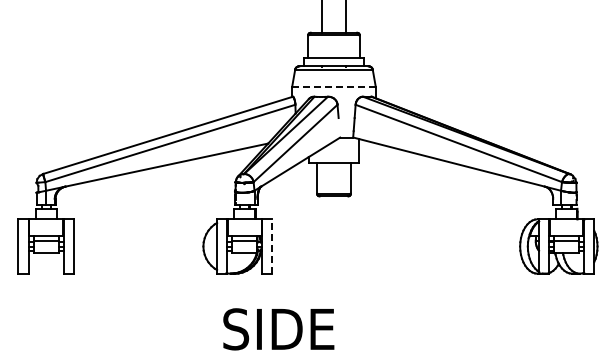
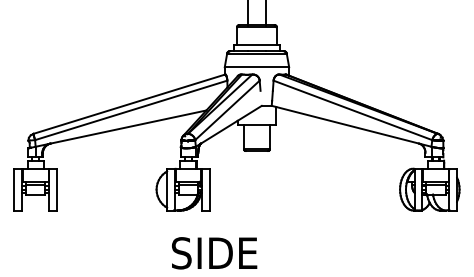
line: (333, 87) -> (256, 67), dashed -> solid
line: (272, 246) -> (209, 189), dashed -> solid

